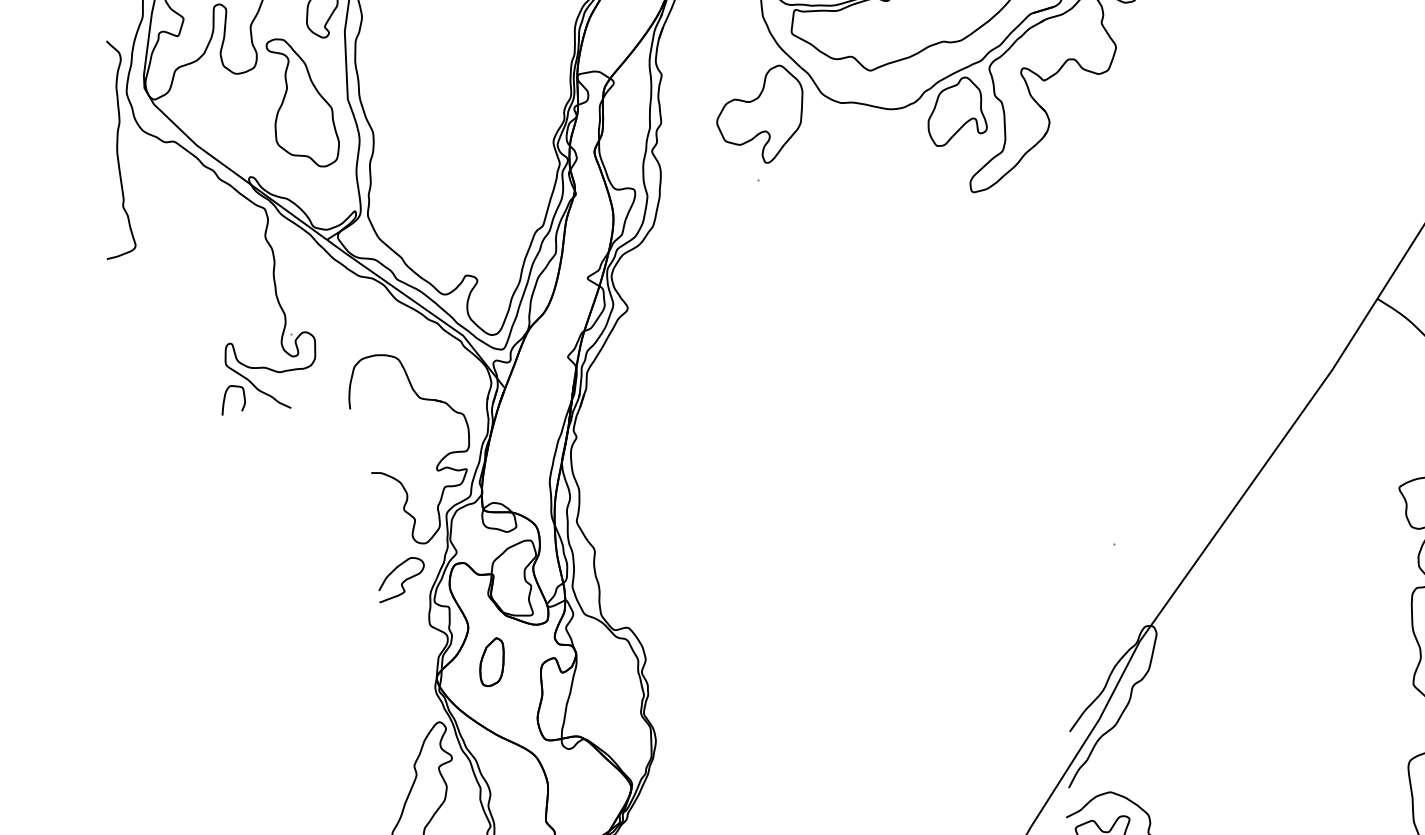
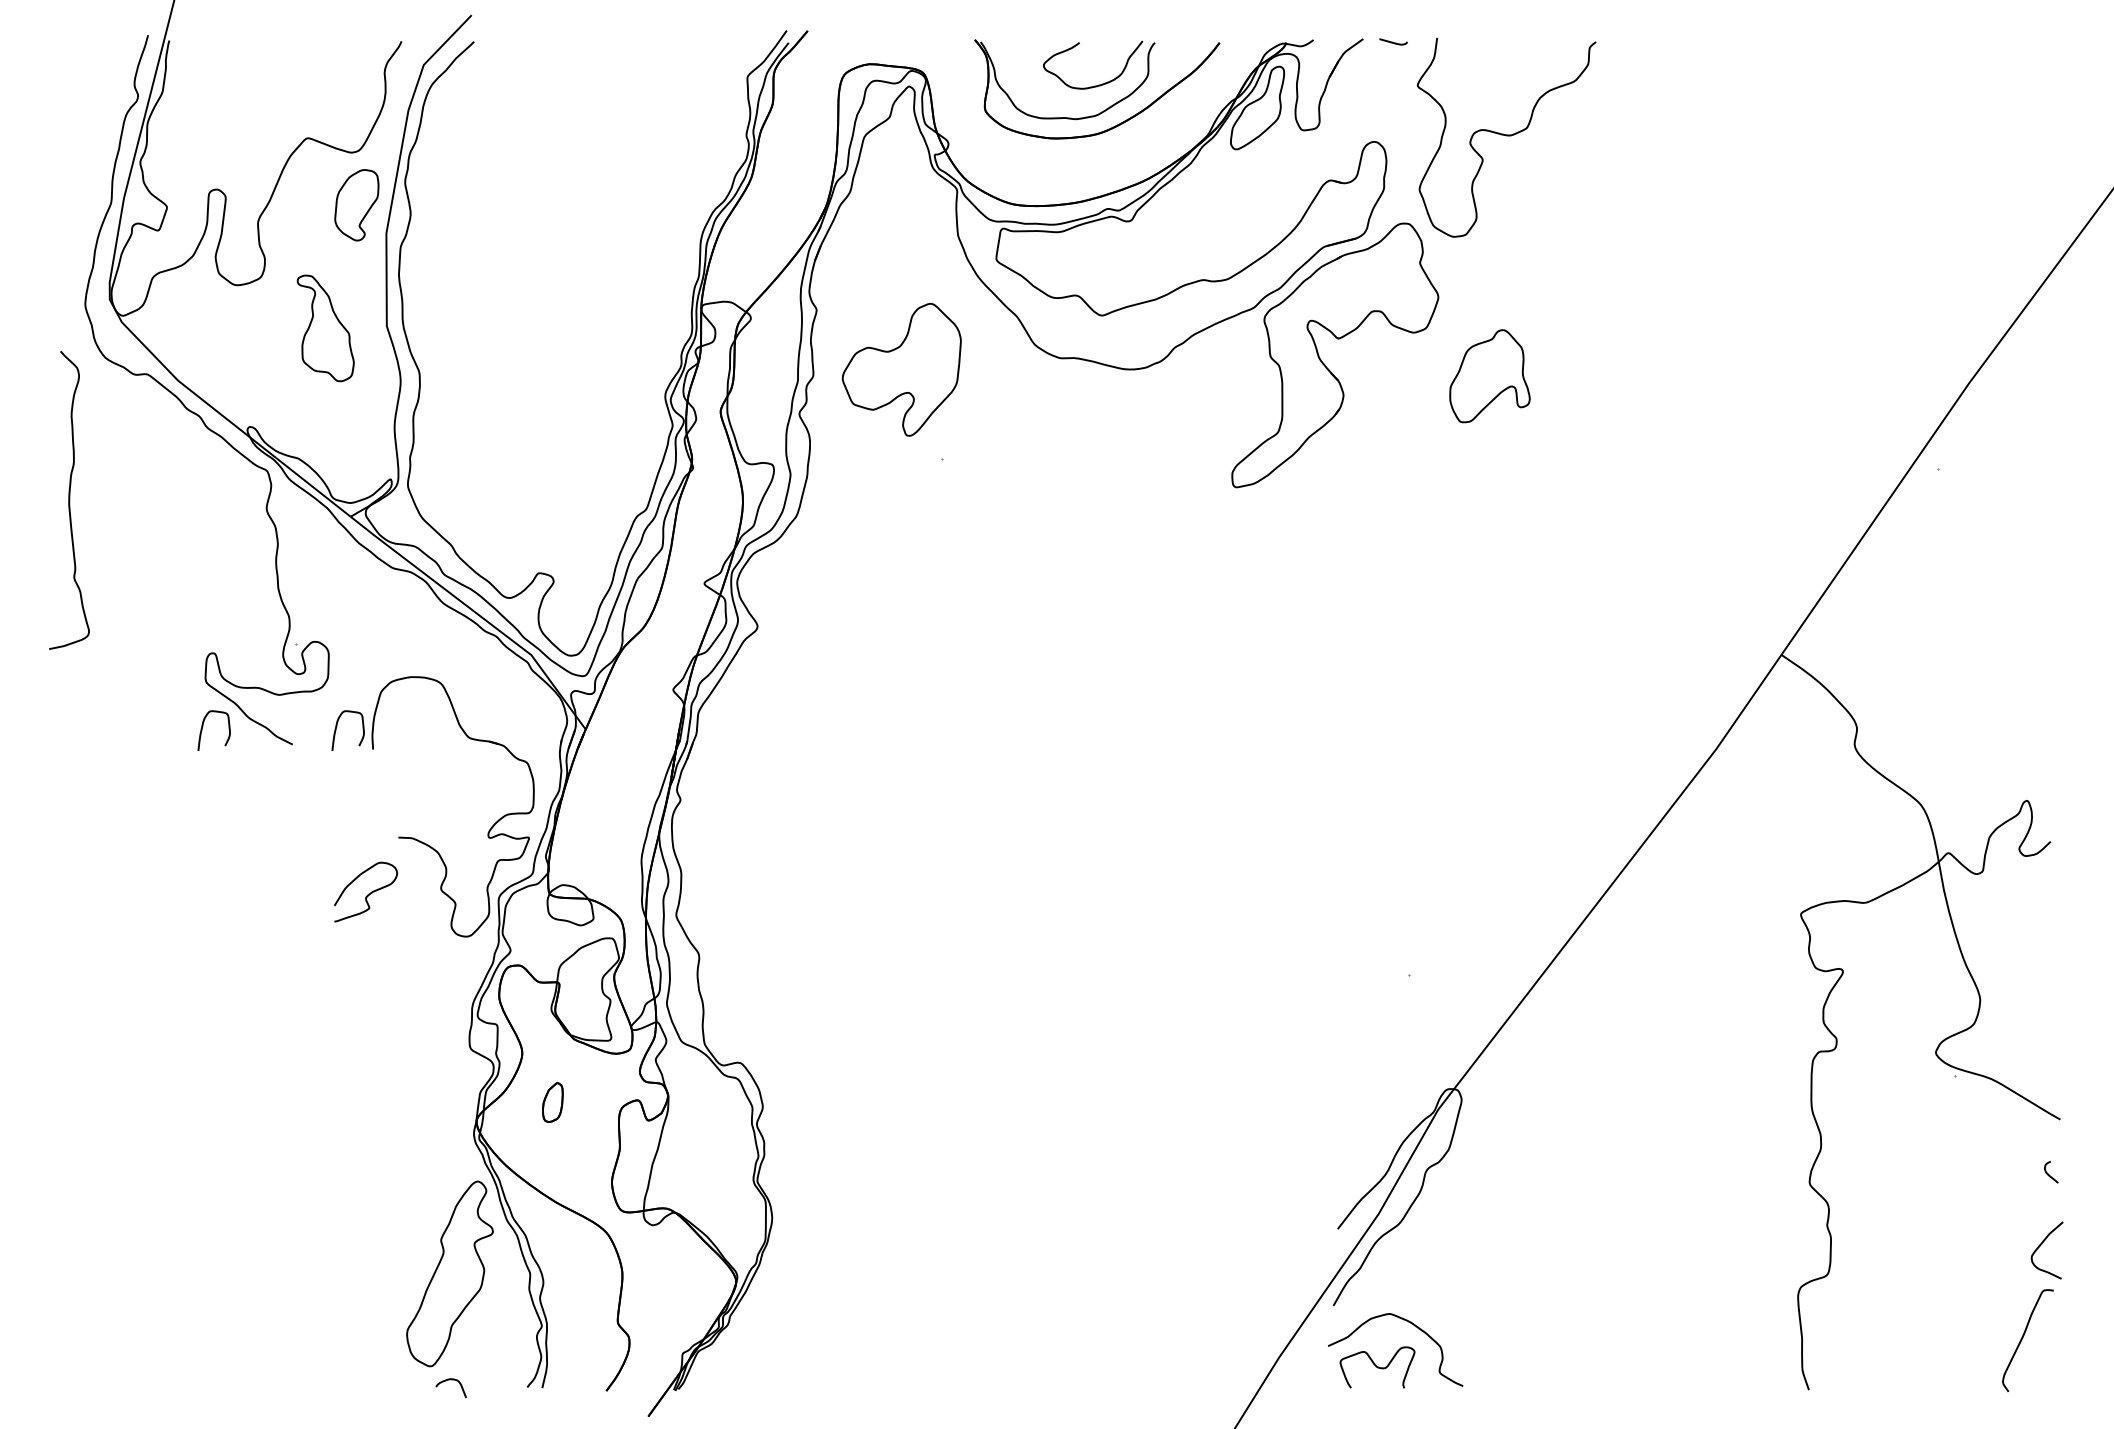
part: (303, 102) -> (325, 328), size x0.6
part: (956, 111) -> (1489, 376), moved
part: (759, 114) -> (901, 369), moved
curve: (117, 149) -> (69, 500), moved
curve: (323, 393) -> (337, 726), added
curve: (402, 581) -> (367, 894), moved
part: (491, 662) -> (552, 1102), size x0.6

